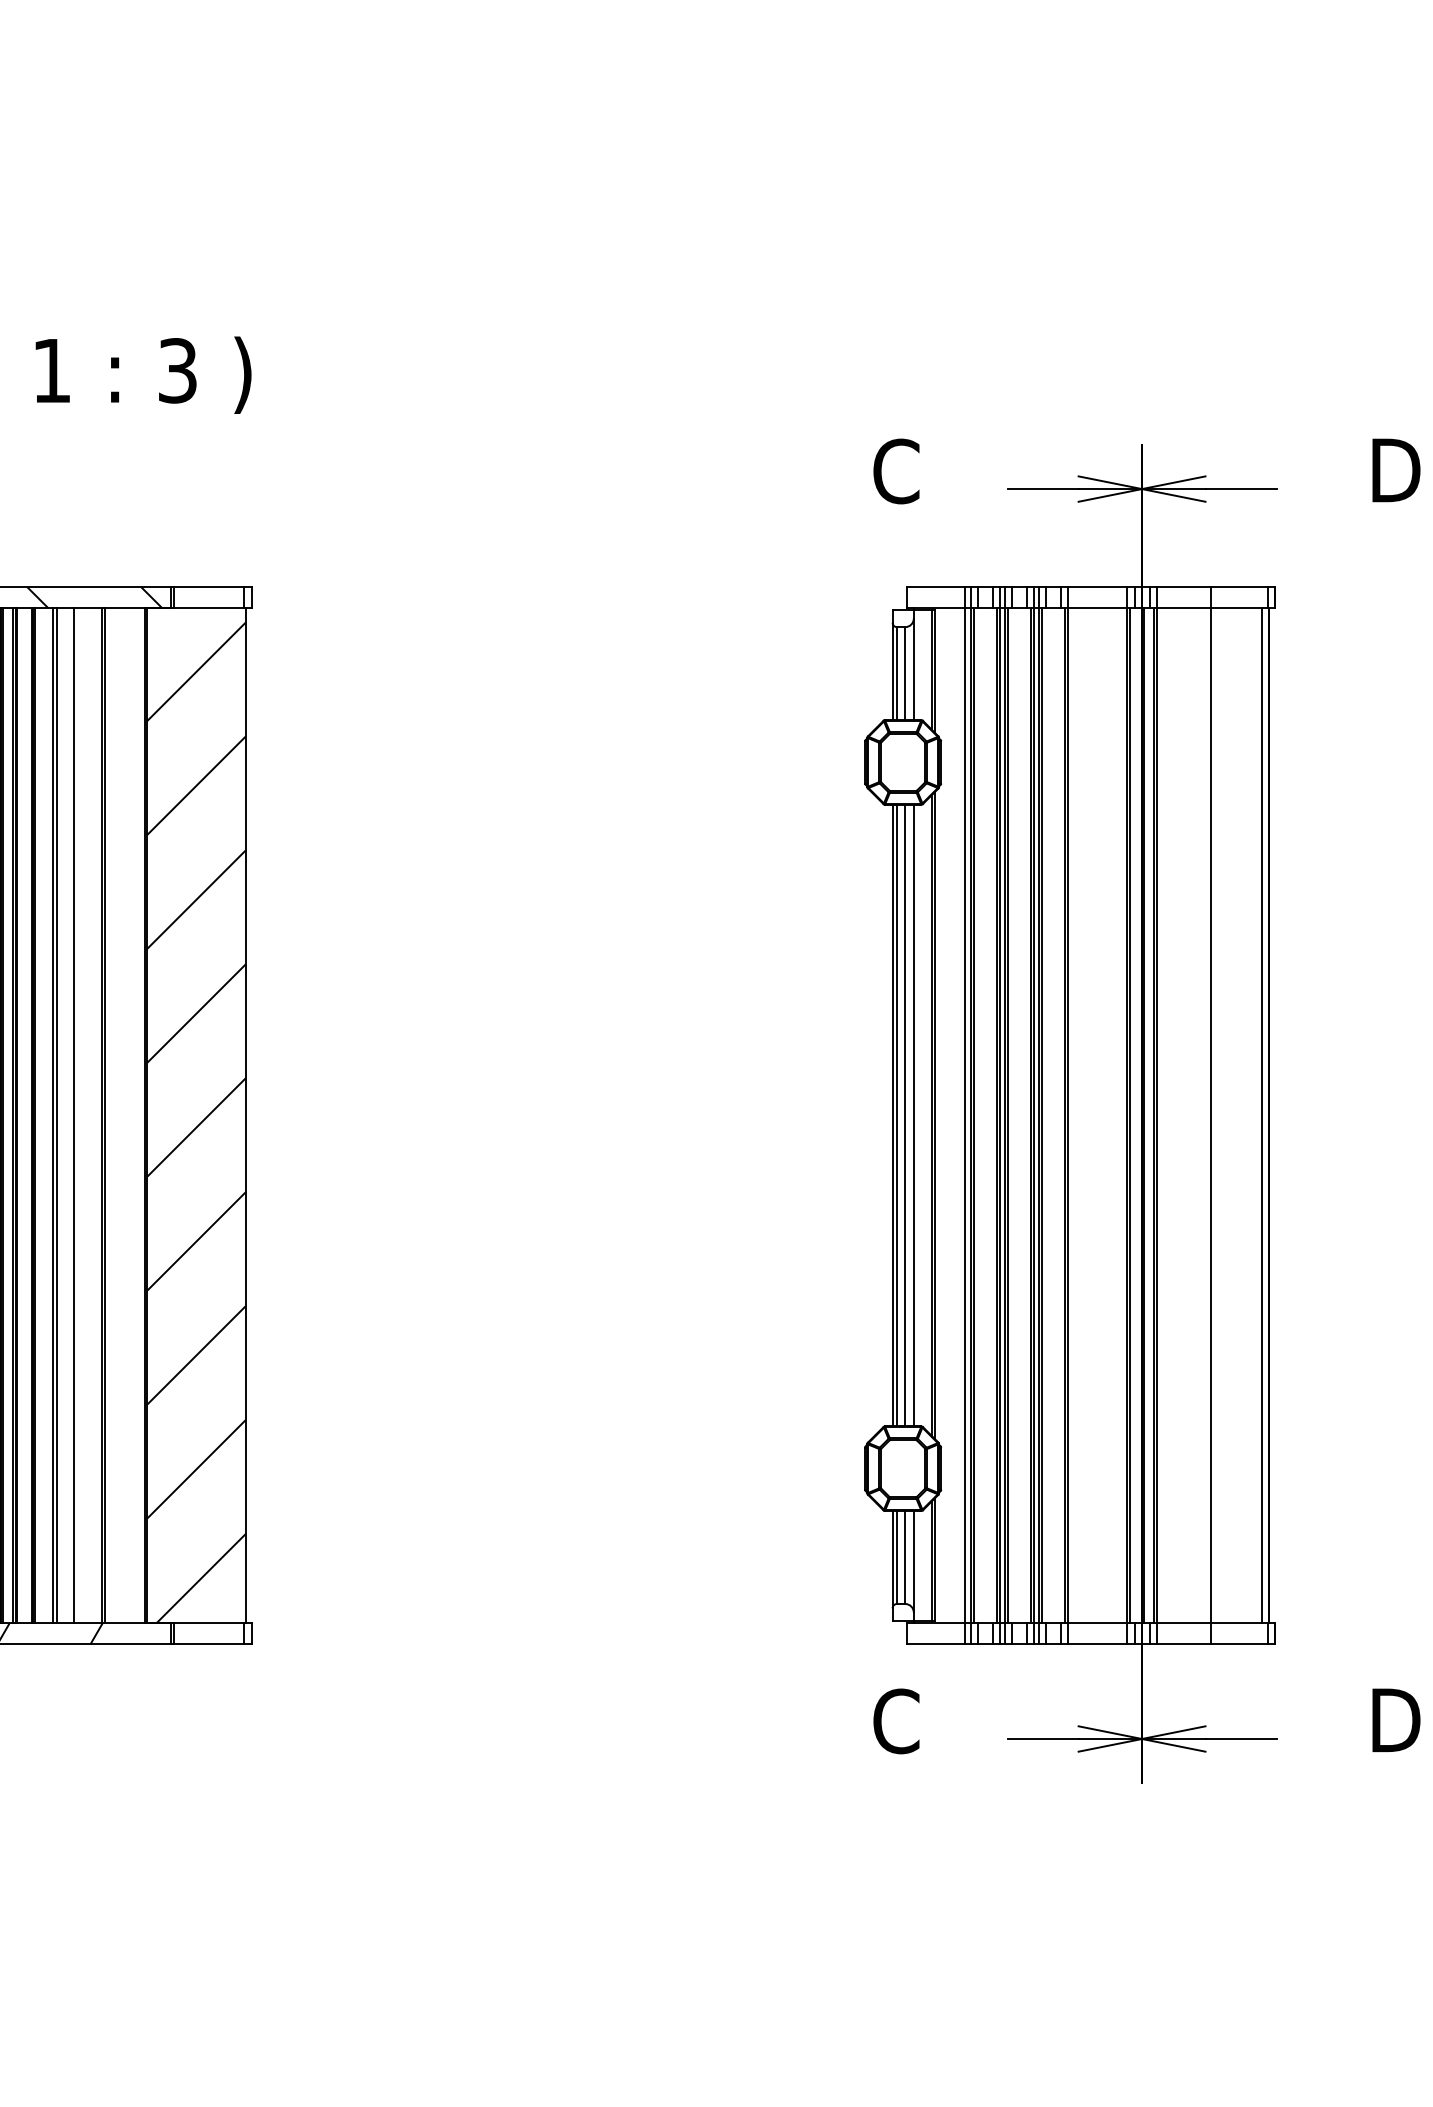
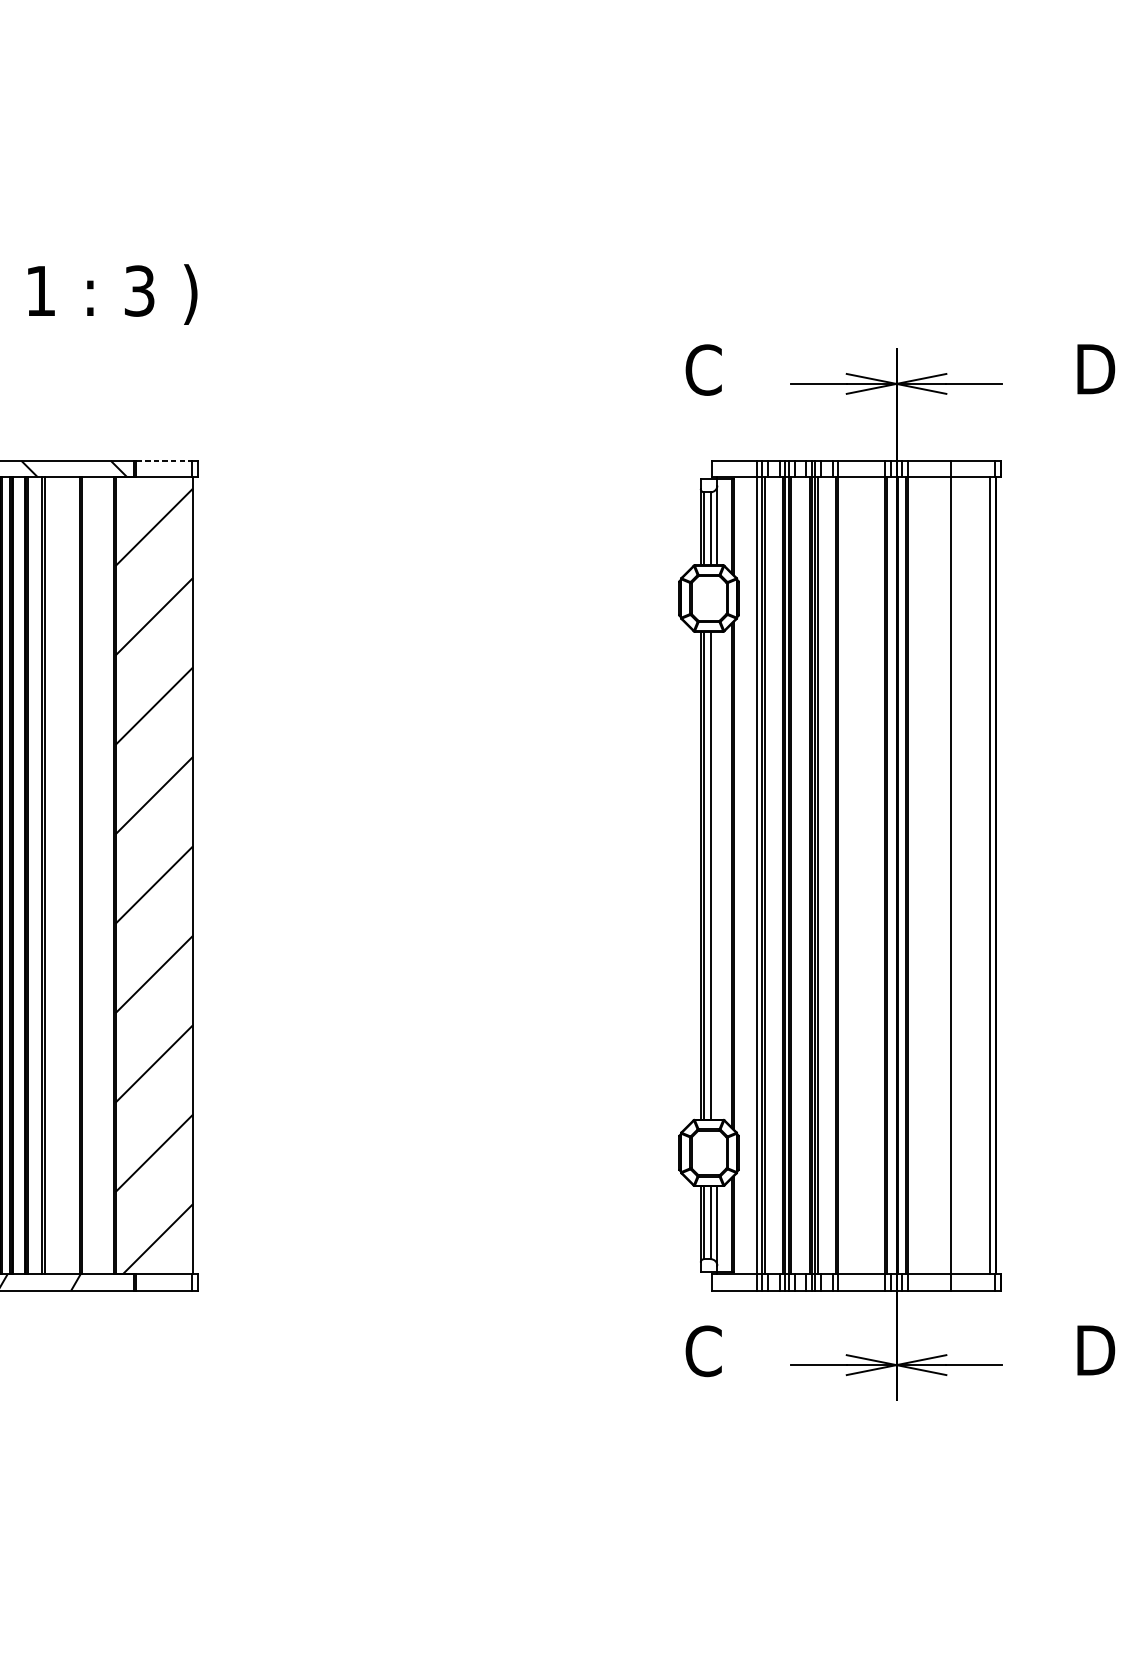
line: (209, 586) -> (164, 460), solid -> dashed
line: (74, 1115) -> (58, 875), removed
line: (913, 1115) -> (717, 875), removed

